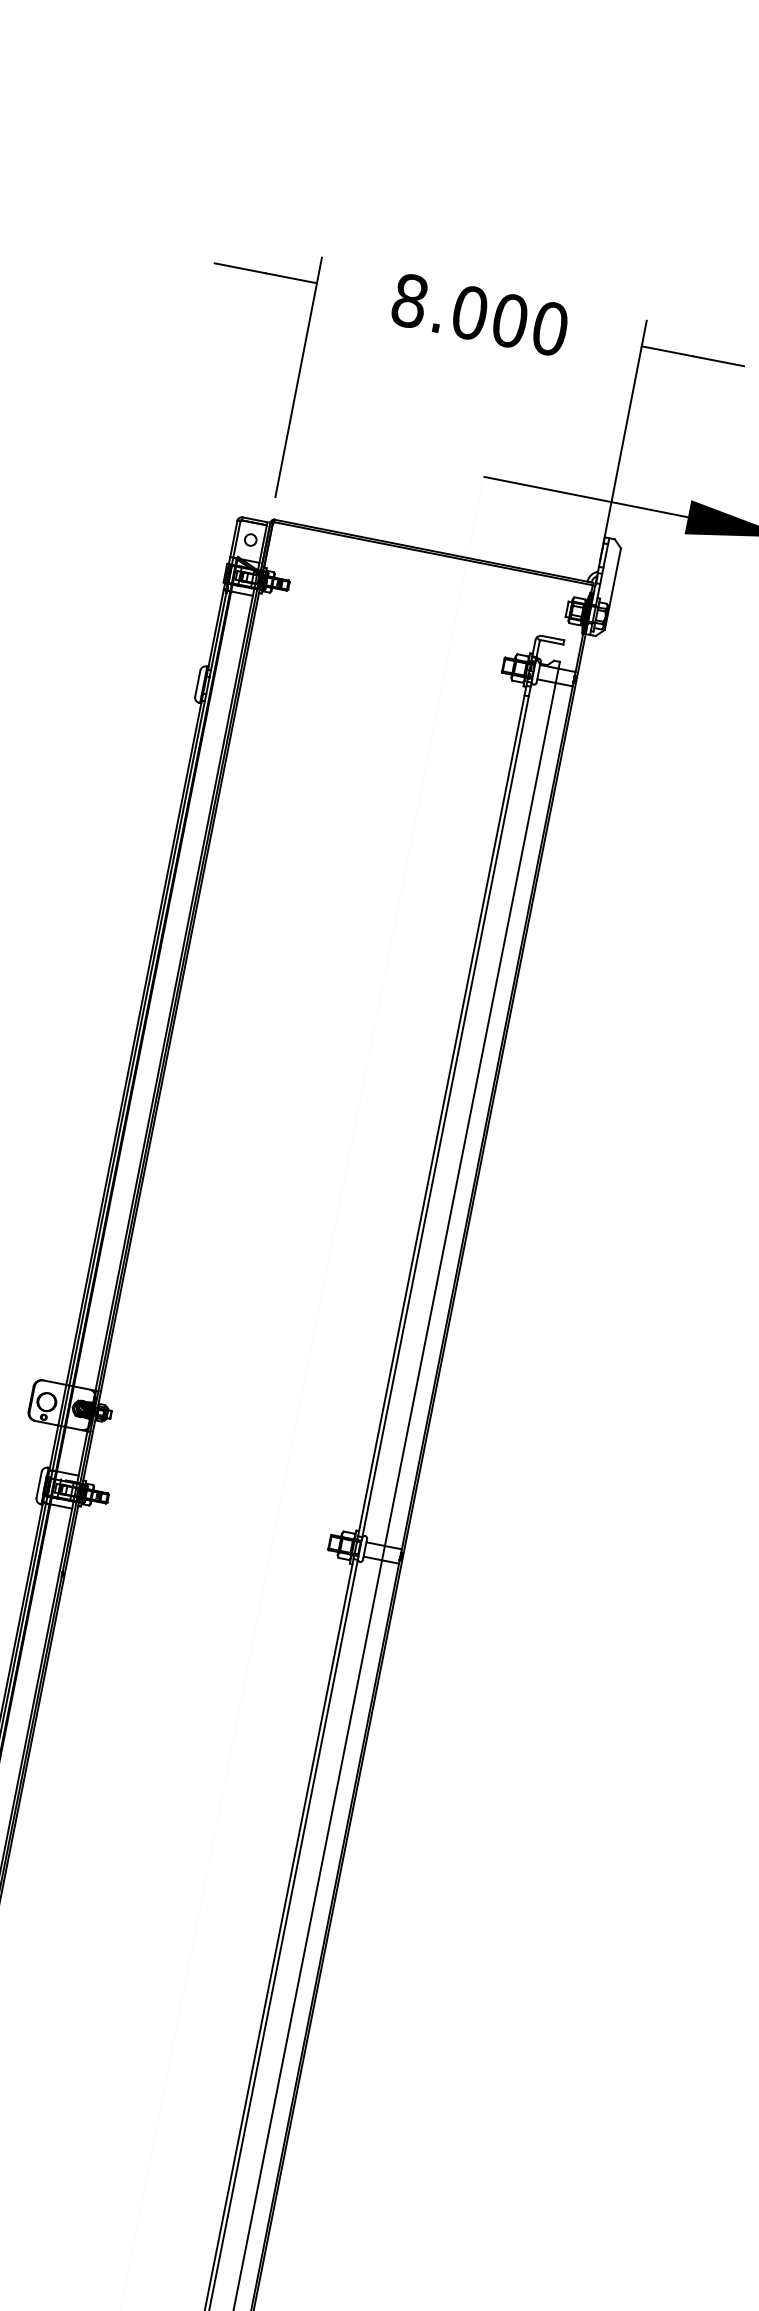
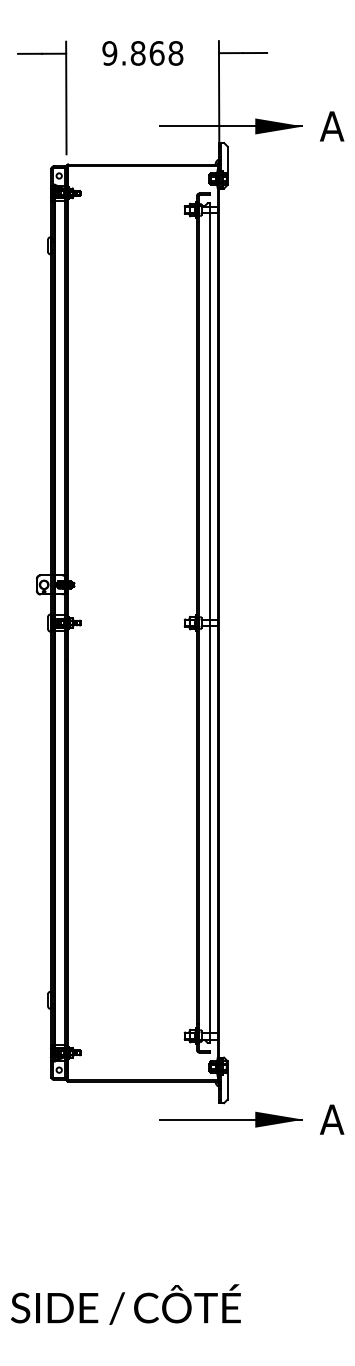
text: (479, 314) -> (142, 53), 8.000 -> 9.868

